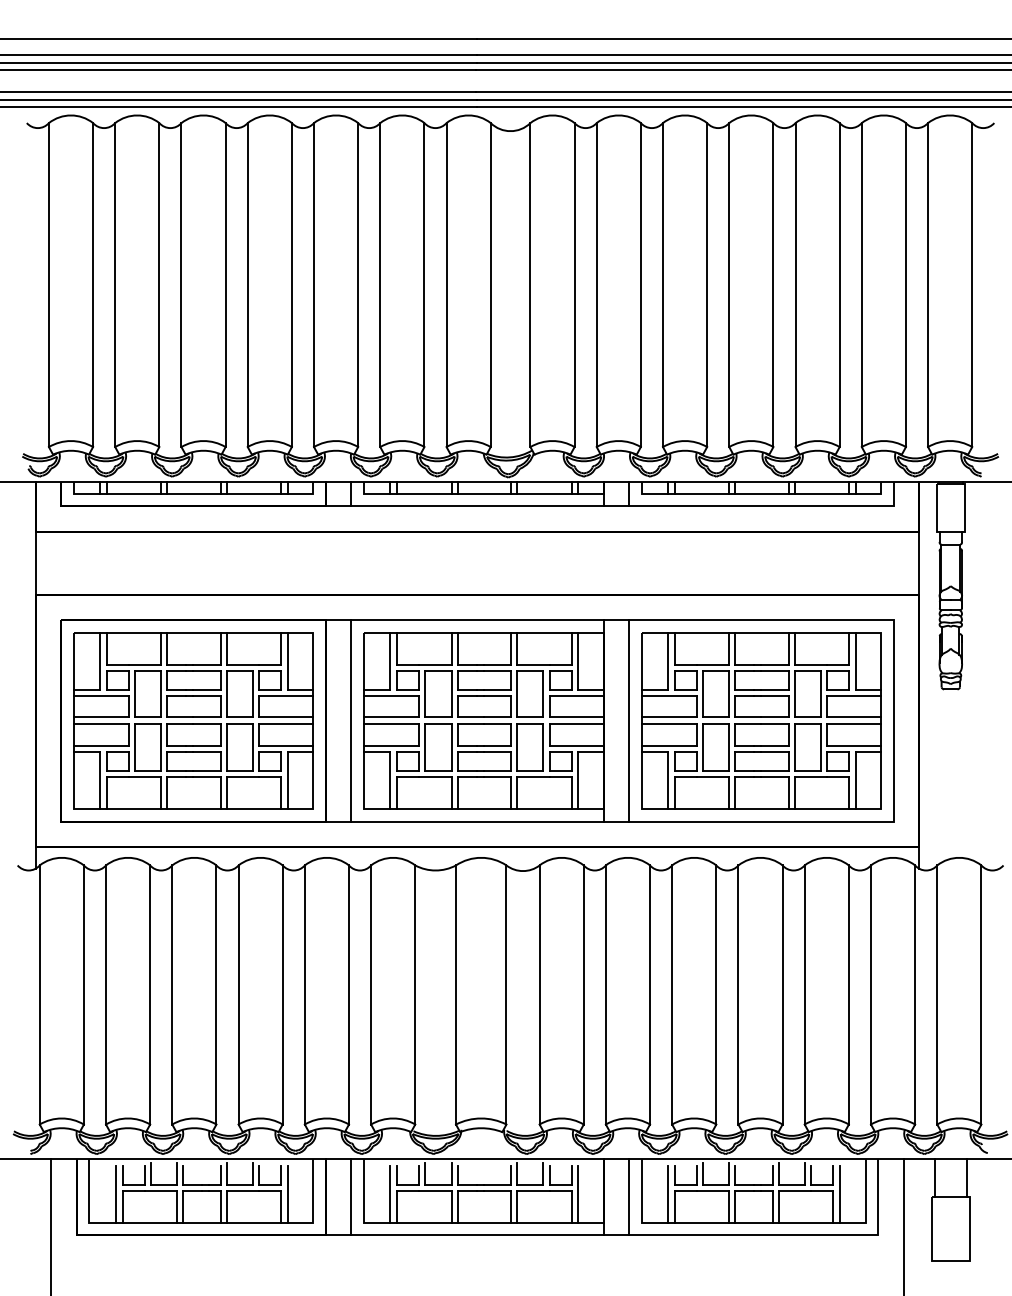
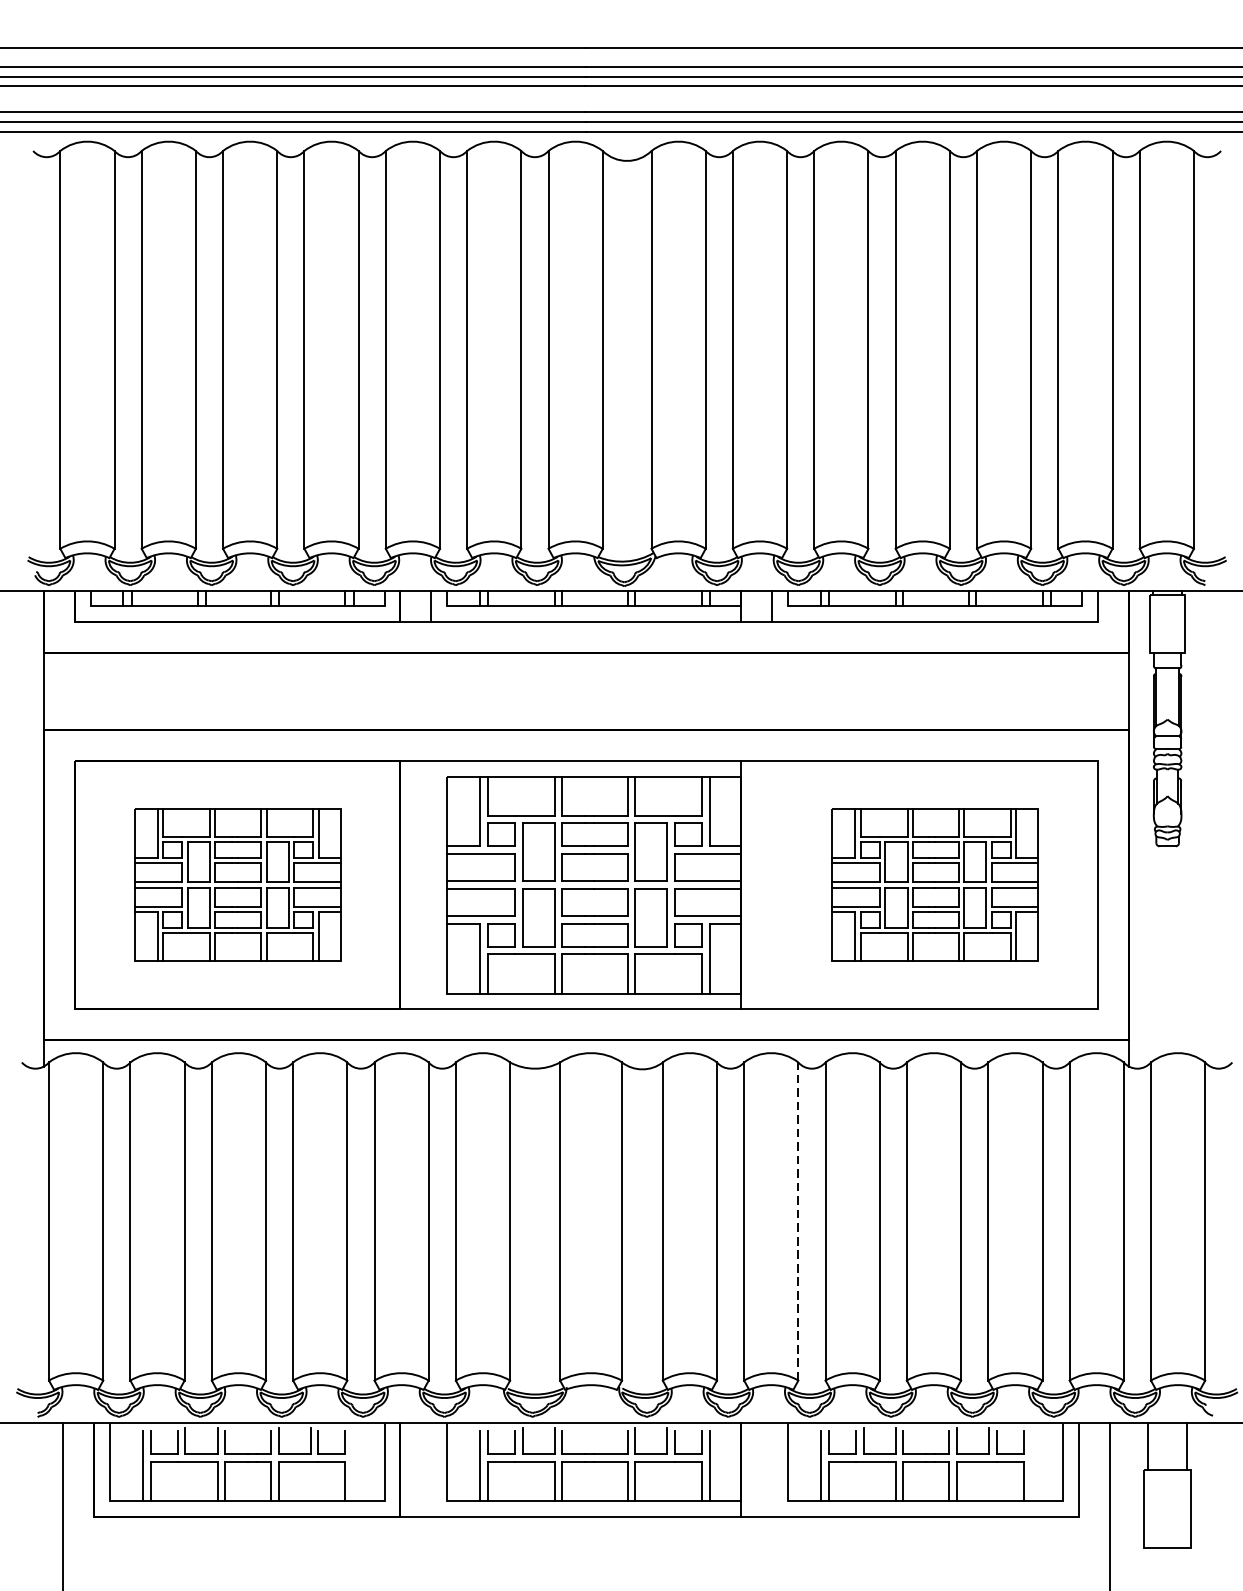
part: (193, 720) -> (237, 884), size x0.7
line: (351, 720) -> (431, 884), removed
line: (628, 720) -> (771, 884), removed
part: (761, 720) -> (935, 884), size x0.7
line: (650, 994) -> (798, 1220), solid -> dashed
line: (287, 1193) -> (353, 1465), removed
line: (840, 1193) -> (1032, 1465), removed
line: (351, 1197) -> (431, 1470), removed
line: (628, 1197) -> (771, 1470), removed

